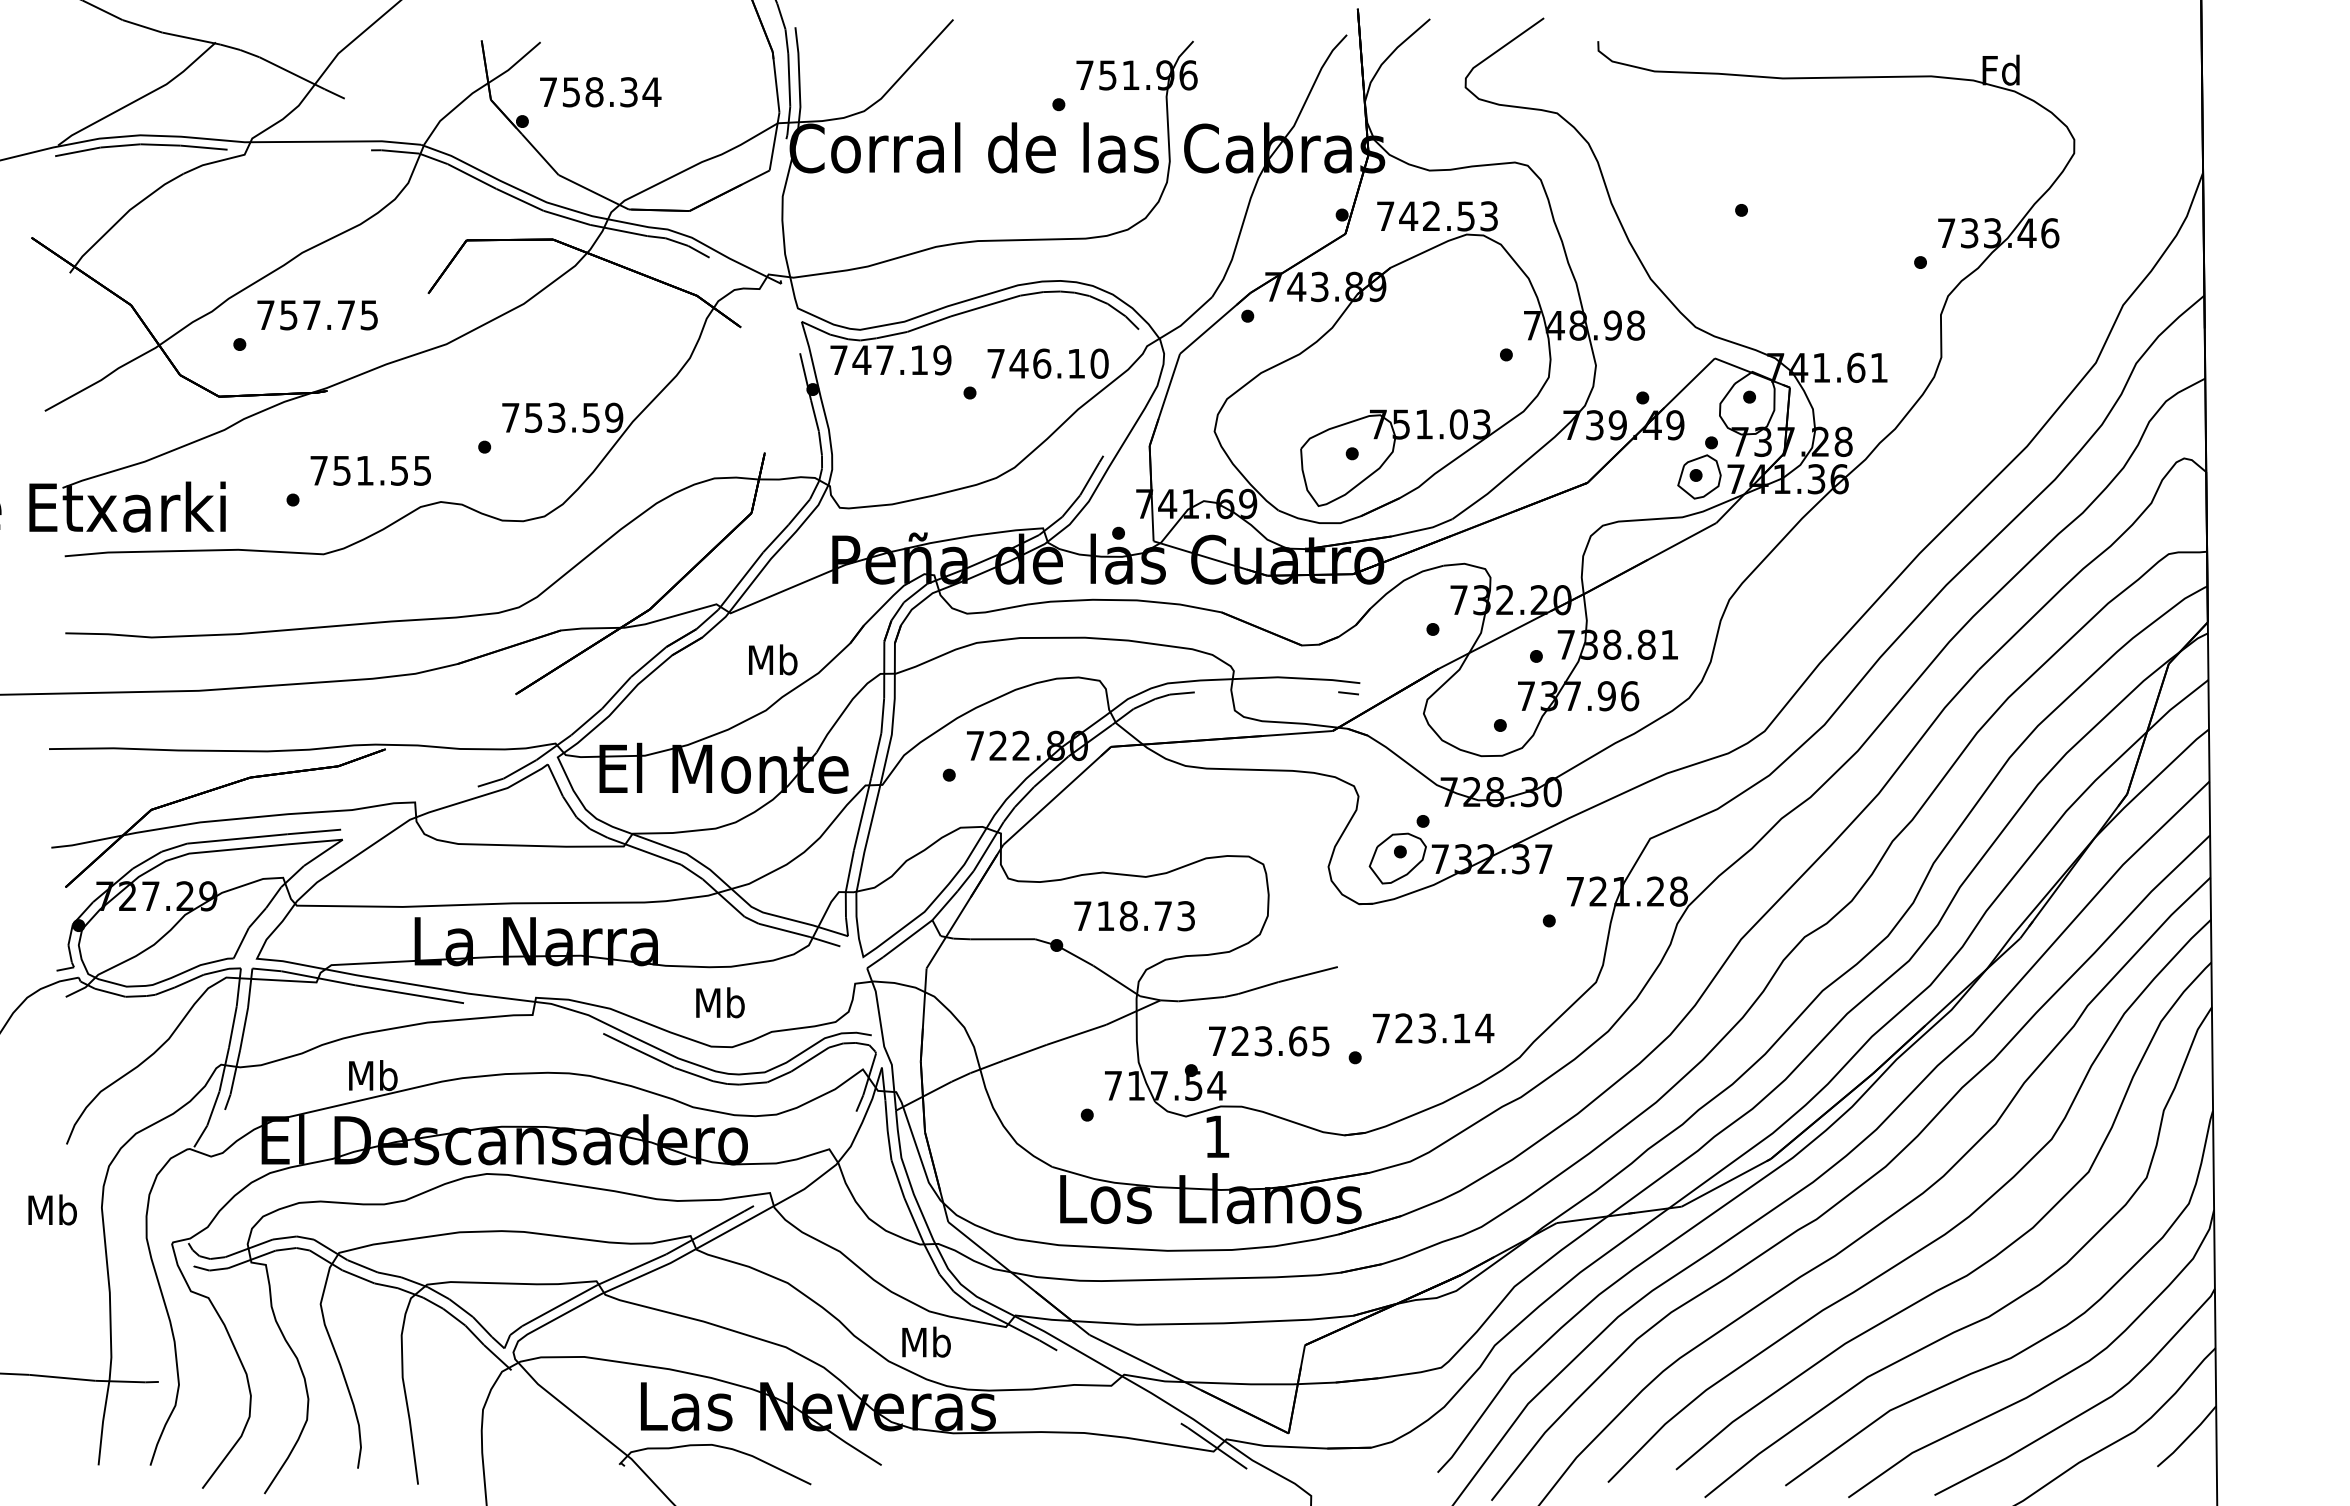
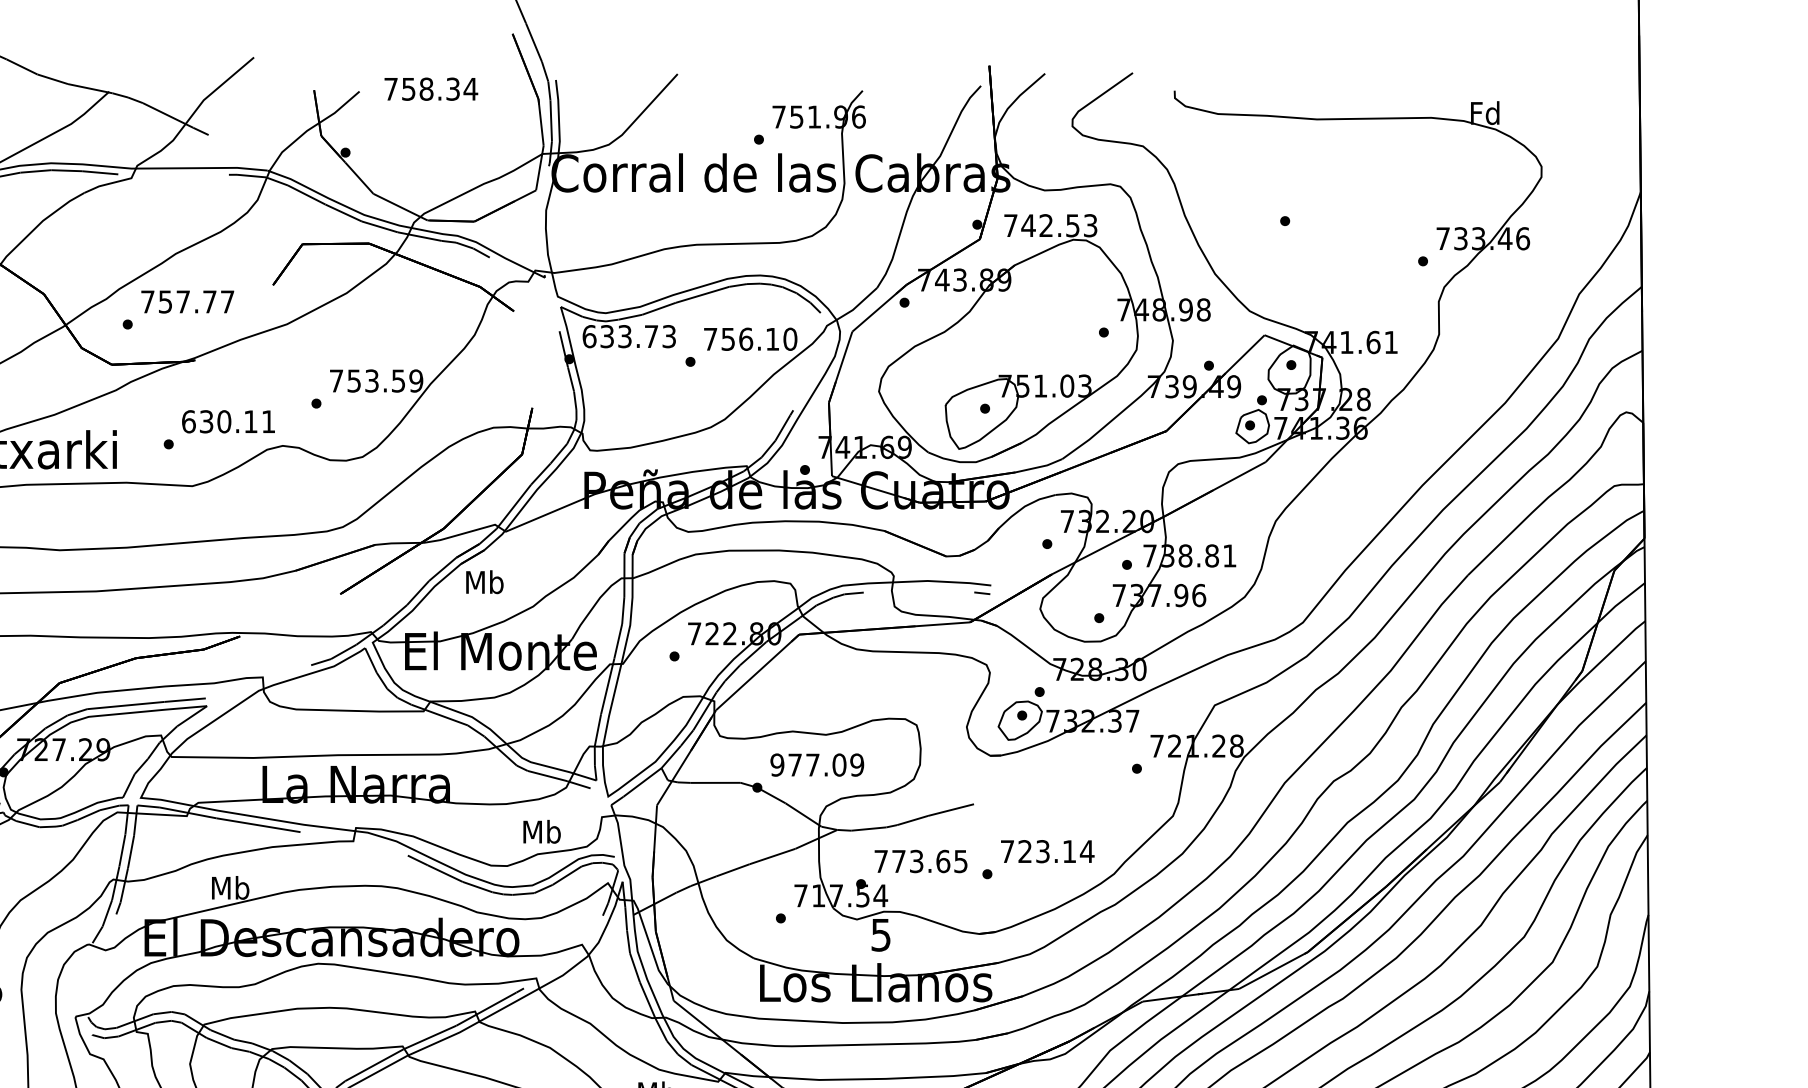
text: (600, 92) -> (431, 89), moved
text: (368, 315) -> (226, 302), 757.75 -> 757.77
text: (890, 360) -> (629, 336), 747.19 -> 633.73
text: (1018, 363) -> (727, 339), 746.10 -> 756.10
text: (370, 470) -> (228, 421), 751.55 -> 630.11
text: (773, 659) -> (485, 581), moved
text: (1134, 916) -> (817, 765), 718.73 -> 977.09
text: (720, 1002) -> (542, 831), moved
text: (1239, 1040) -> (898, 860), 723.65 -> 773.65
text: (1217, 1136) -> (881, 934), 1 -> 5

